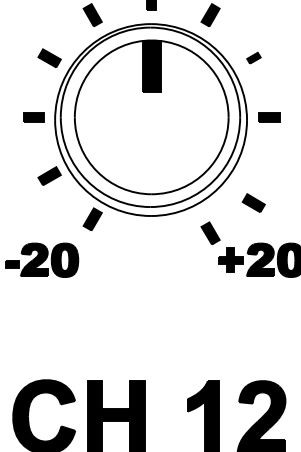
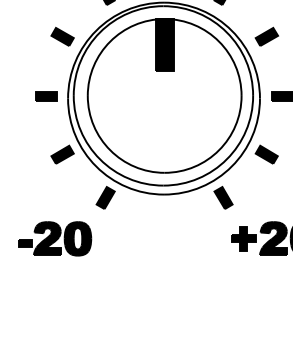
part: (253, 57) -> (266, 36), size x1.67
part: (253, 202) -> (266, 154), moved
part: (210, 232) -> (223, 197), moved

